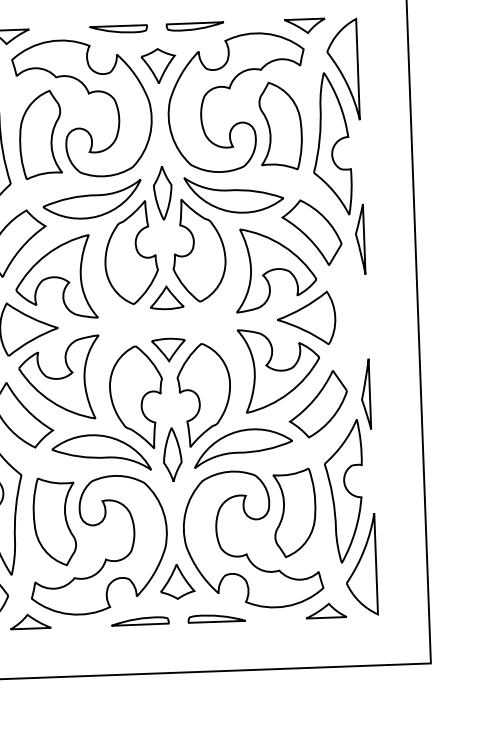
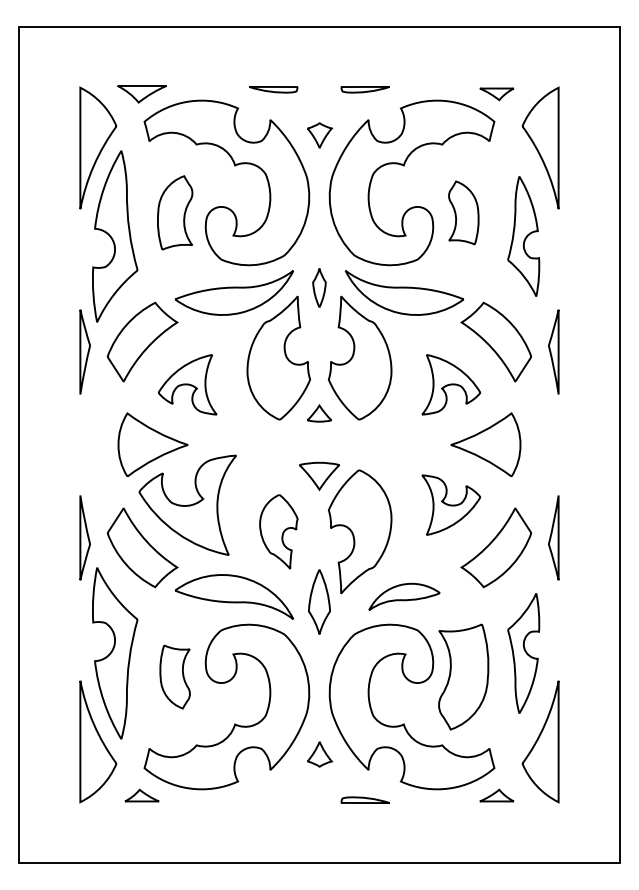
part: (195, 26) -> (365, 89), size x0.7
part: (304, 26) -> (496, 94), size x0.7
part: (118, 29) -> (273, 89), size x0.7
part: (158, 66) -> (319, 135), size x0.6
part: (280, 125) -> (463, 212), size x0.6
part: (39, 134) -> (174, 212), size x0.7
part: (331, 143) -> (523, 236), size x0.7
part: (162, 192) -> (319, 287), size x0.6
part: (275, 269) -> (451, 384), size x0.6
part: (55, 277) -> (187, 384), size x0.6
part: (166, 297) -> (319, 413), size x0.6
part: (279, 369) -> (451, 504), size x0.6
part: (136, 397) -> (278, 531), size x0.6
part: (243, 447) -> (404, 596), size x0.6
part: (344, 491) -> (523, 653), size x0.7
part: (54, 521) -> (174, 676), size x0.6
part: (177, 581) -> (319, 754), size x0.6
part: (326, 610) -> (496, 795), size x0.7
part: (216, 618) -> (365, 800), size x0.7
part: (30, 621) -> (141, 795), size x0.7
part: (140, 621) -> (273, 800), removed

